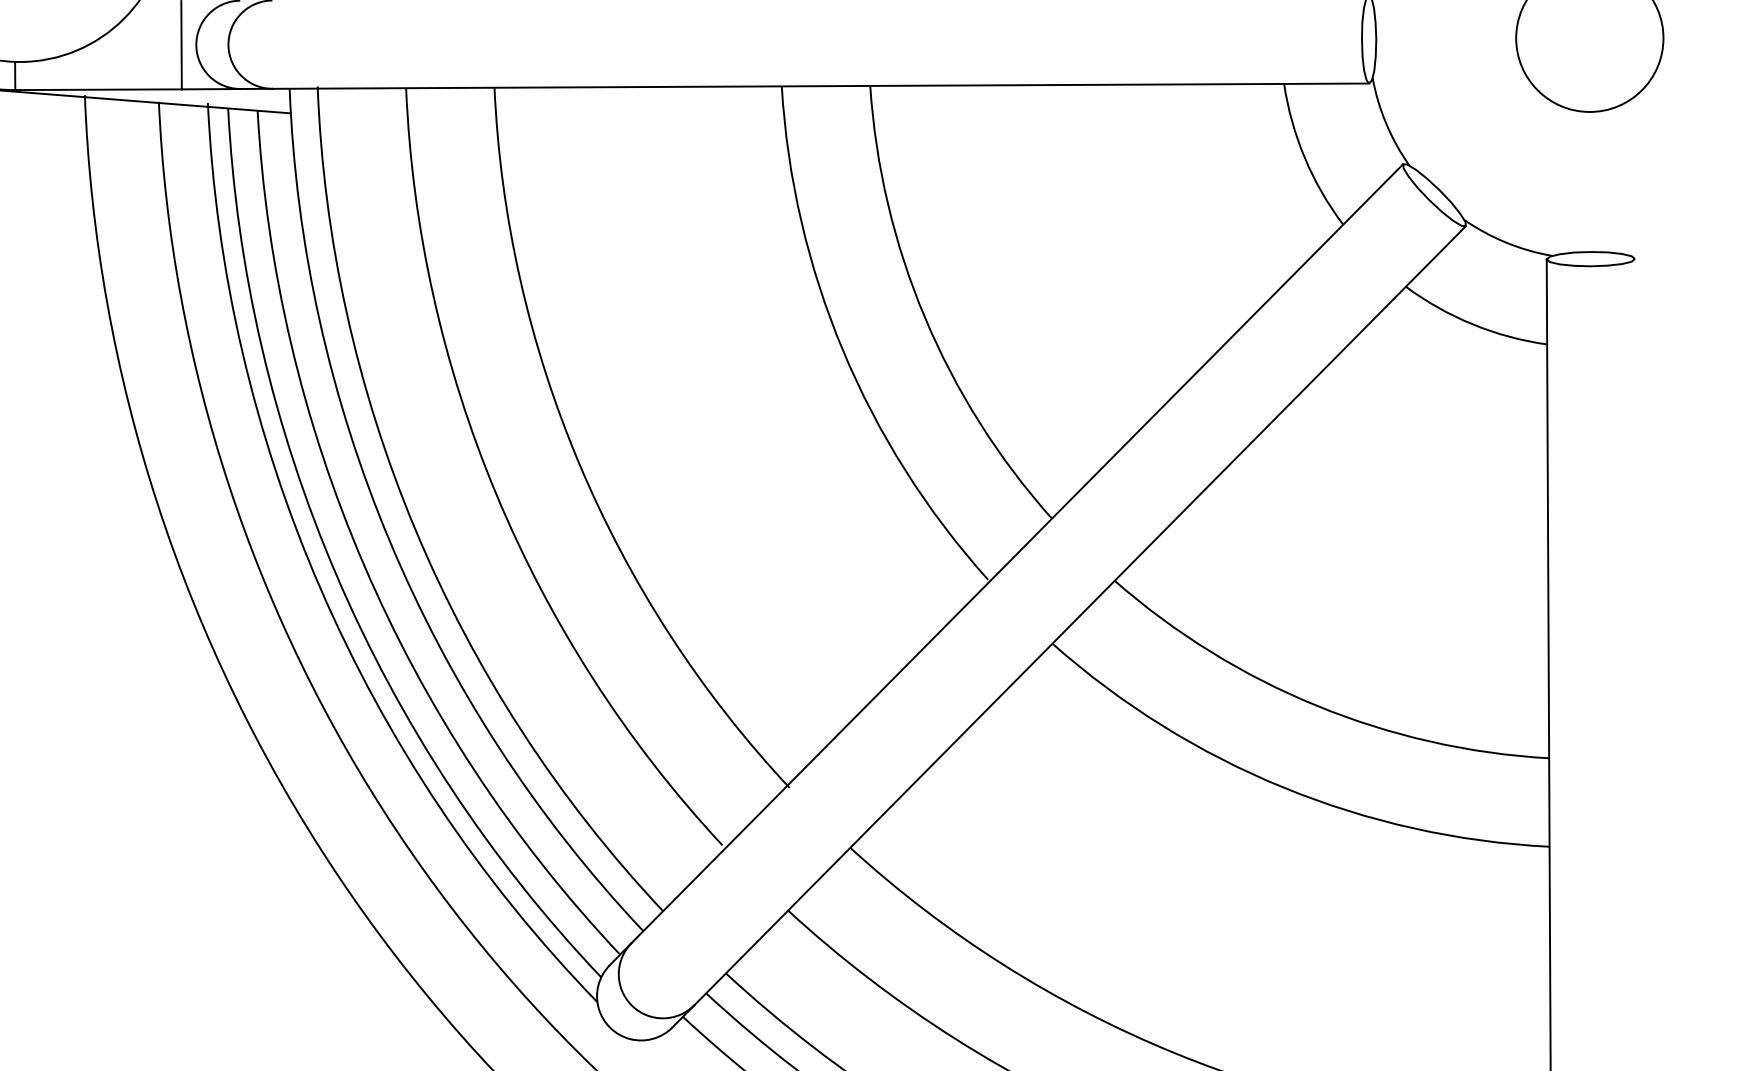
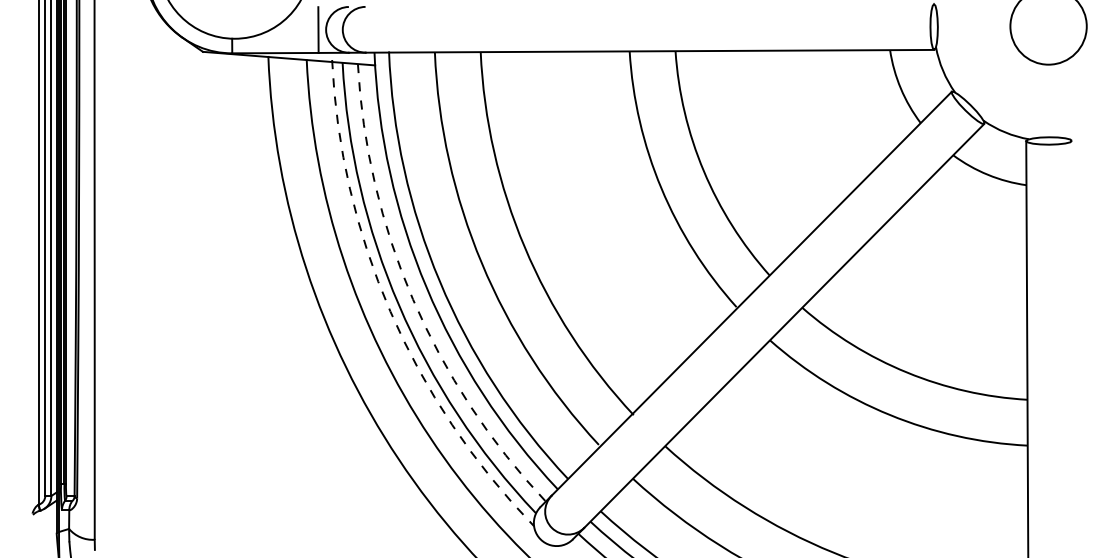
arc: (364, 564) -> (413, 299), solid -> dashed
arc: (320, 588) -> (390, 311), solid -> dashed

